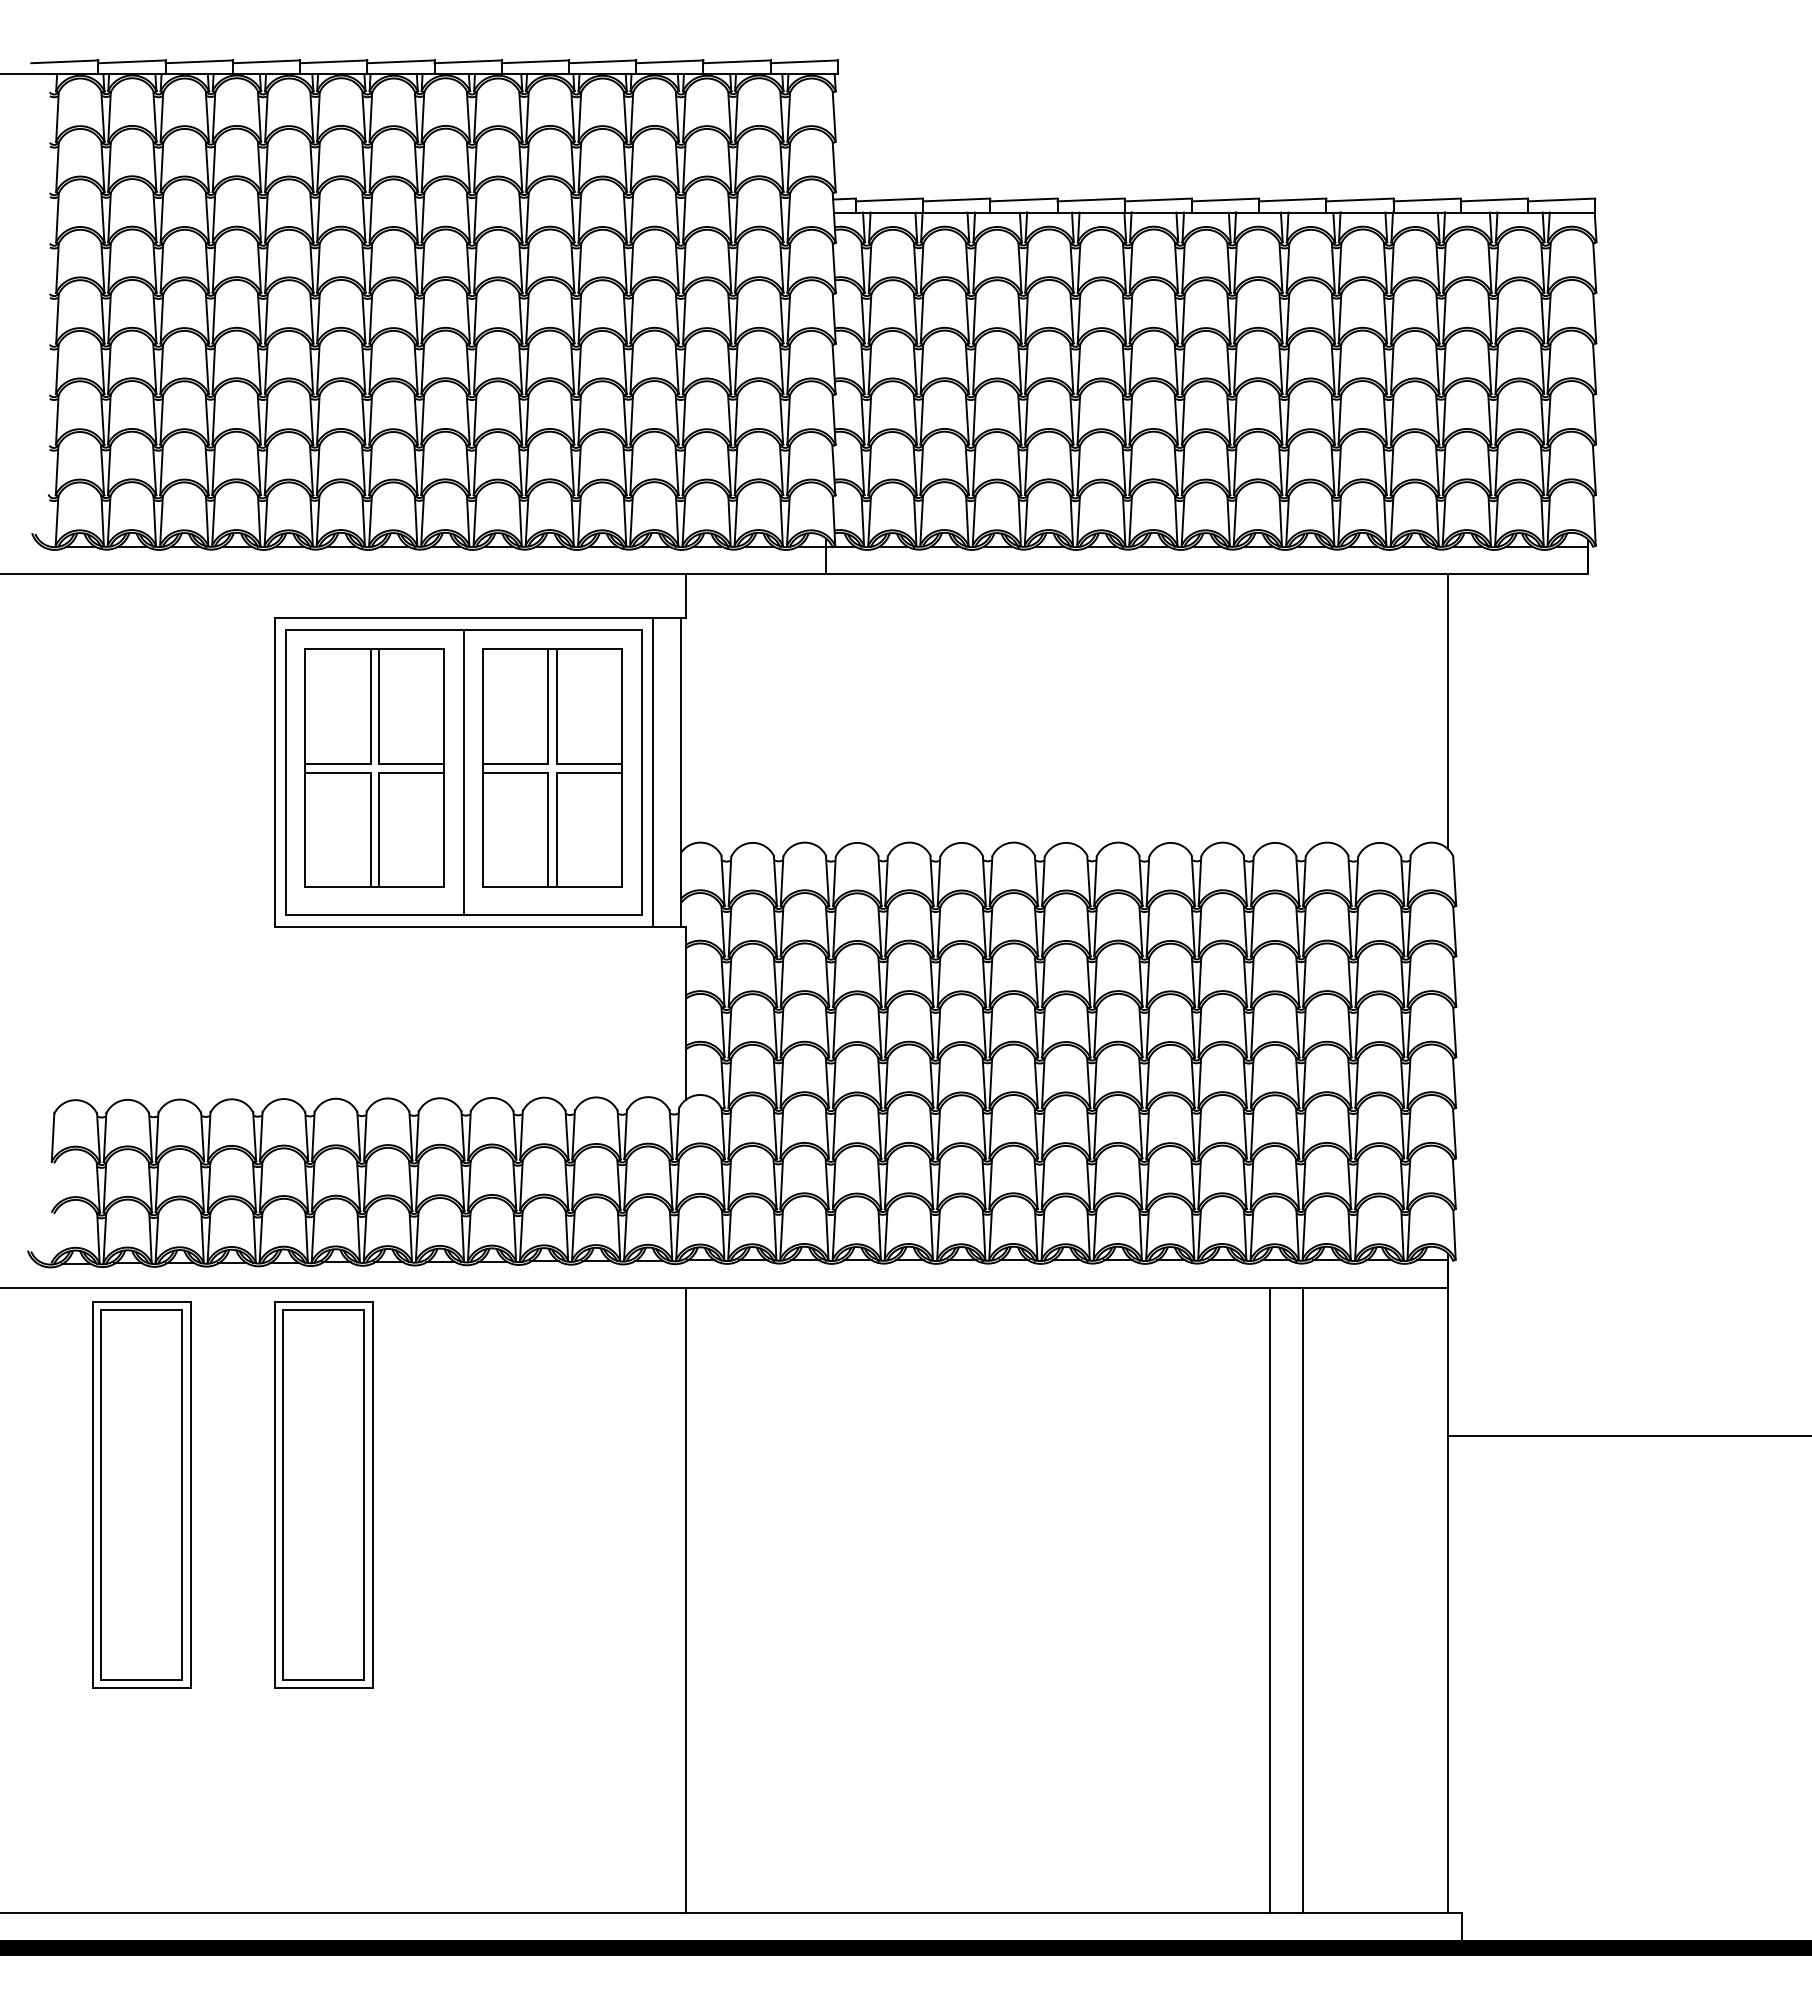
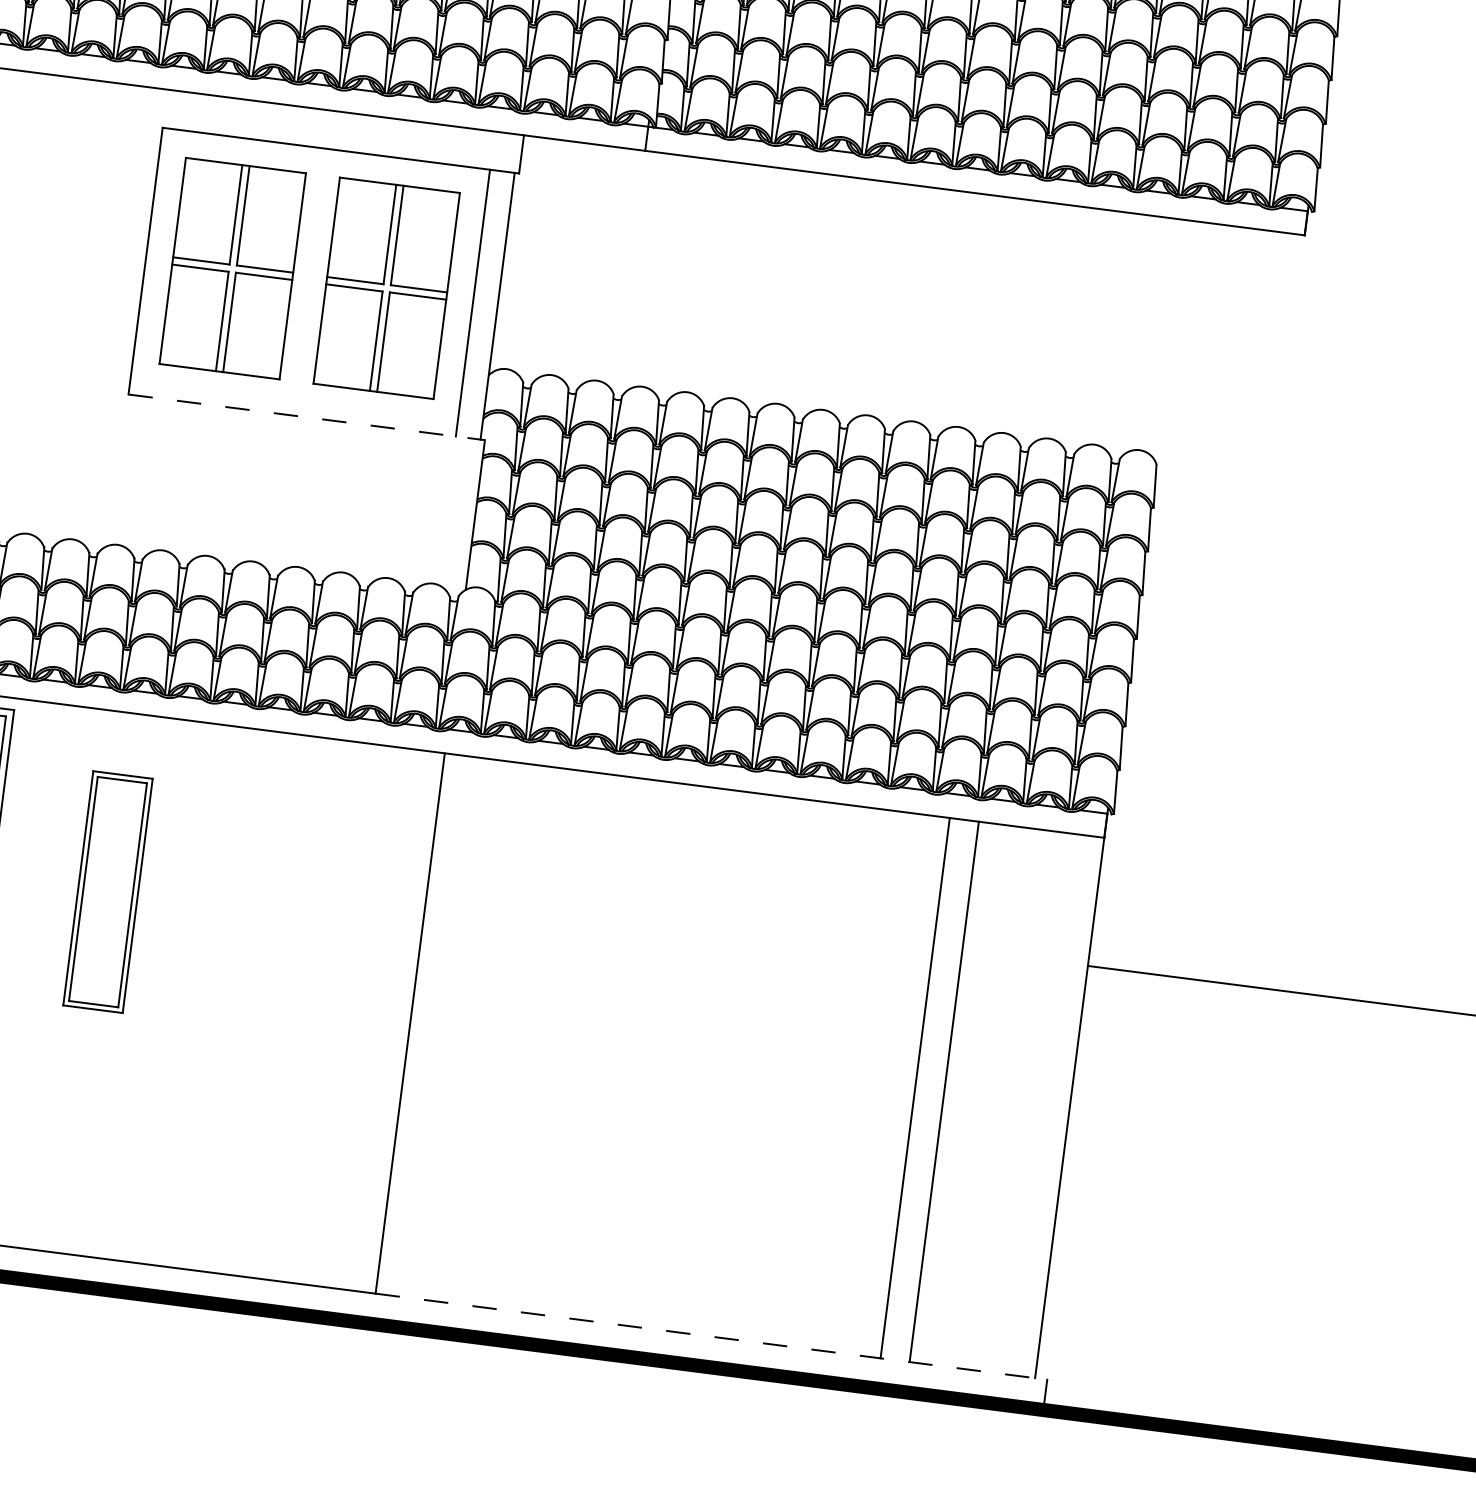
line: (1448, 711) -> (1168, 338), removed
part: (463, 772) -> (309, 282), removed
line: (480, 926) -> (306, 417), solid -> dashed
part: (323, 1494) -> (107, 891), size x0.7
line: (1074, 1912) -> (711, 1336), solid -> dashed

